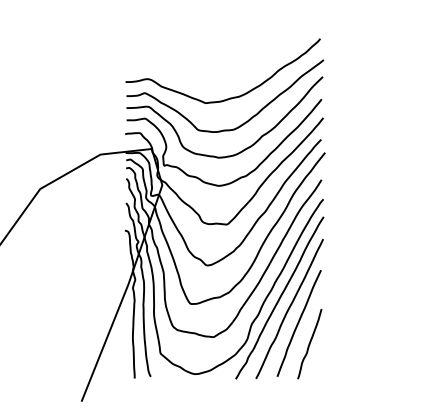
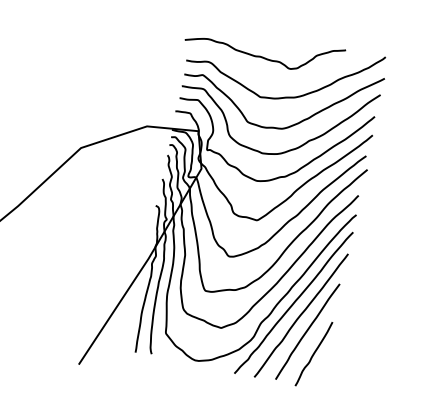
curve: (198, 62) -> (261, 55), added

